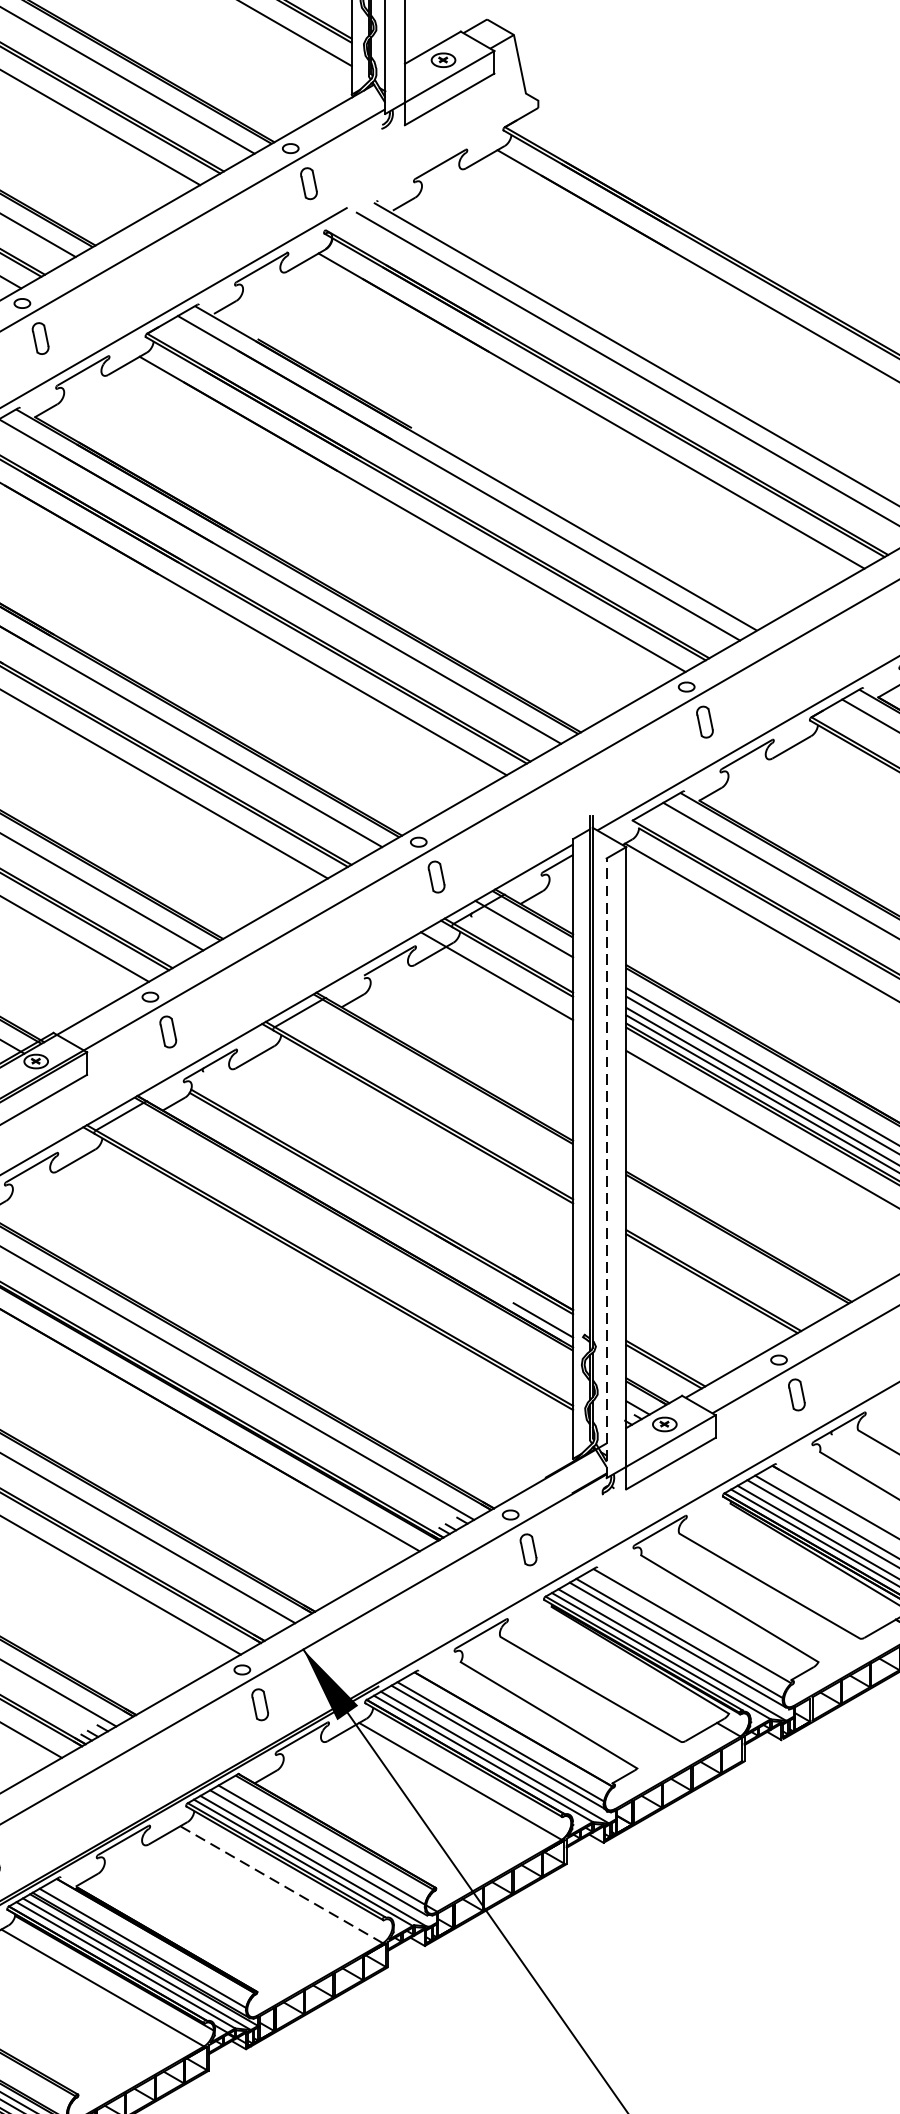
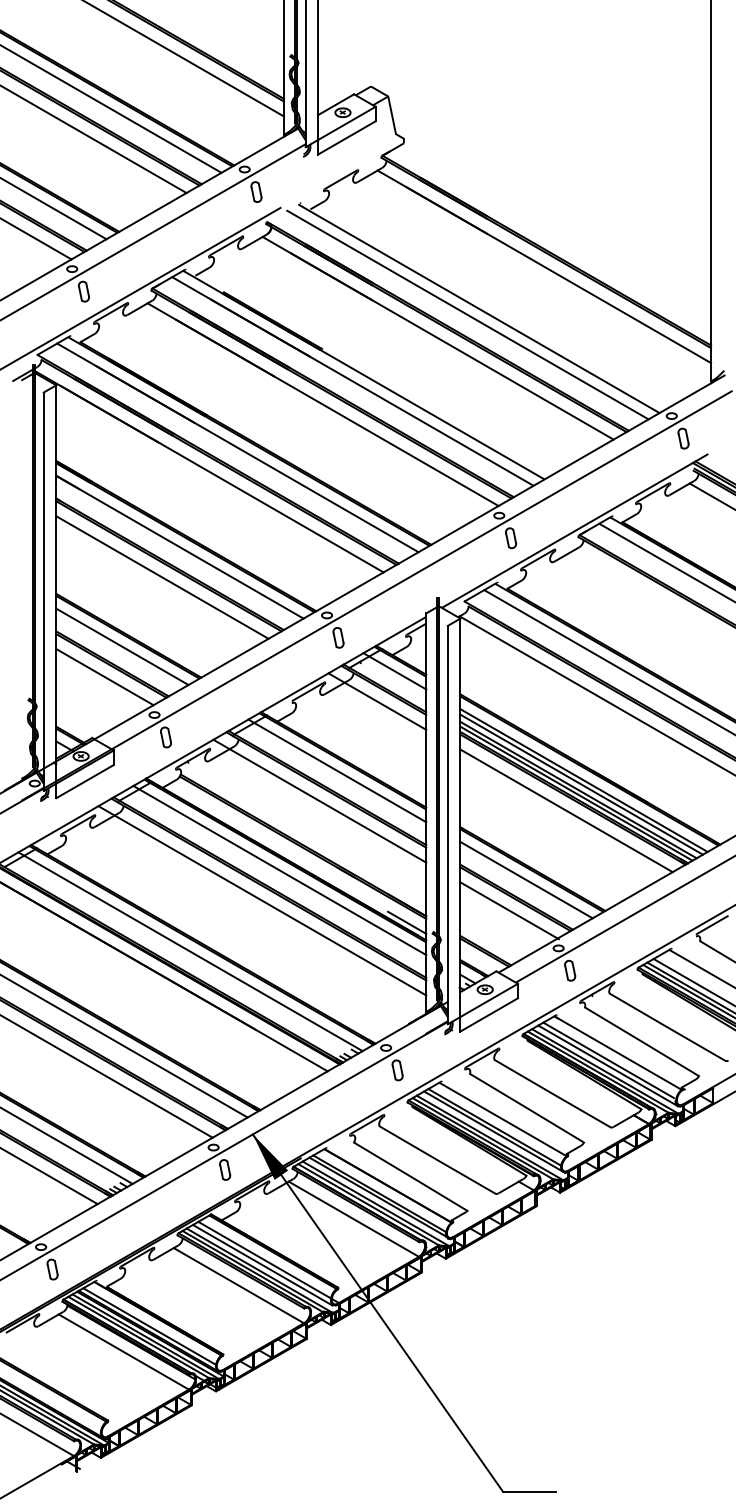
line: (435, 1083) -> (337, 770), added
line: (407, 1130) -> (319, 800), added
line: (606, 1167) -> (447, 824), dashed -> solid
line: (344, 1238) -> (279, 870), added
line: (729, 1252) -> (526, 879), added
line: (318, 1285) -> (262, 900), added
line: (702, 1301) -> (509, 910), added
line: (281, 1884) -> (238, 1285), dashed -> solid

